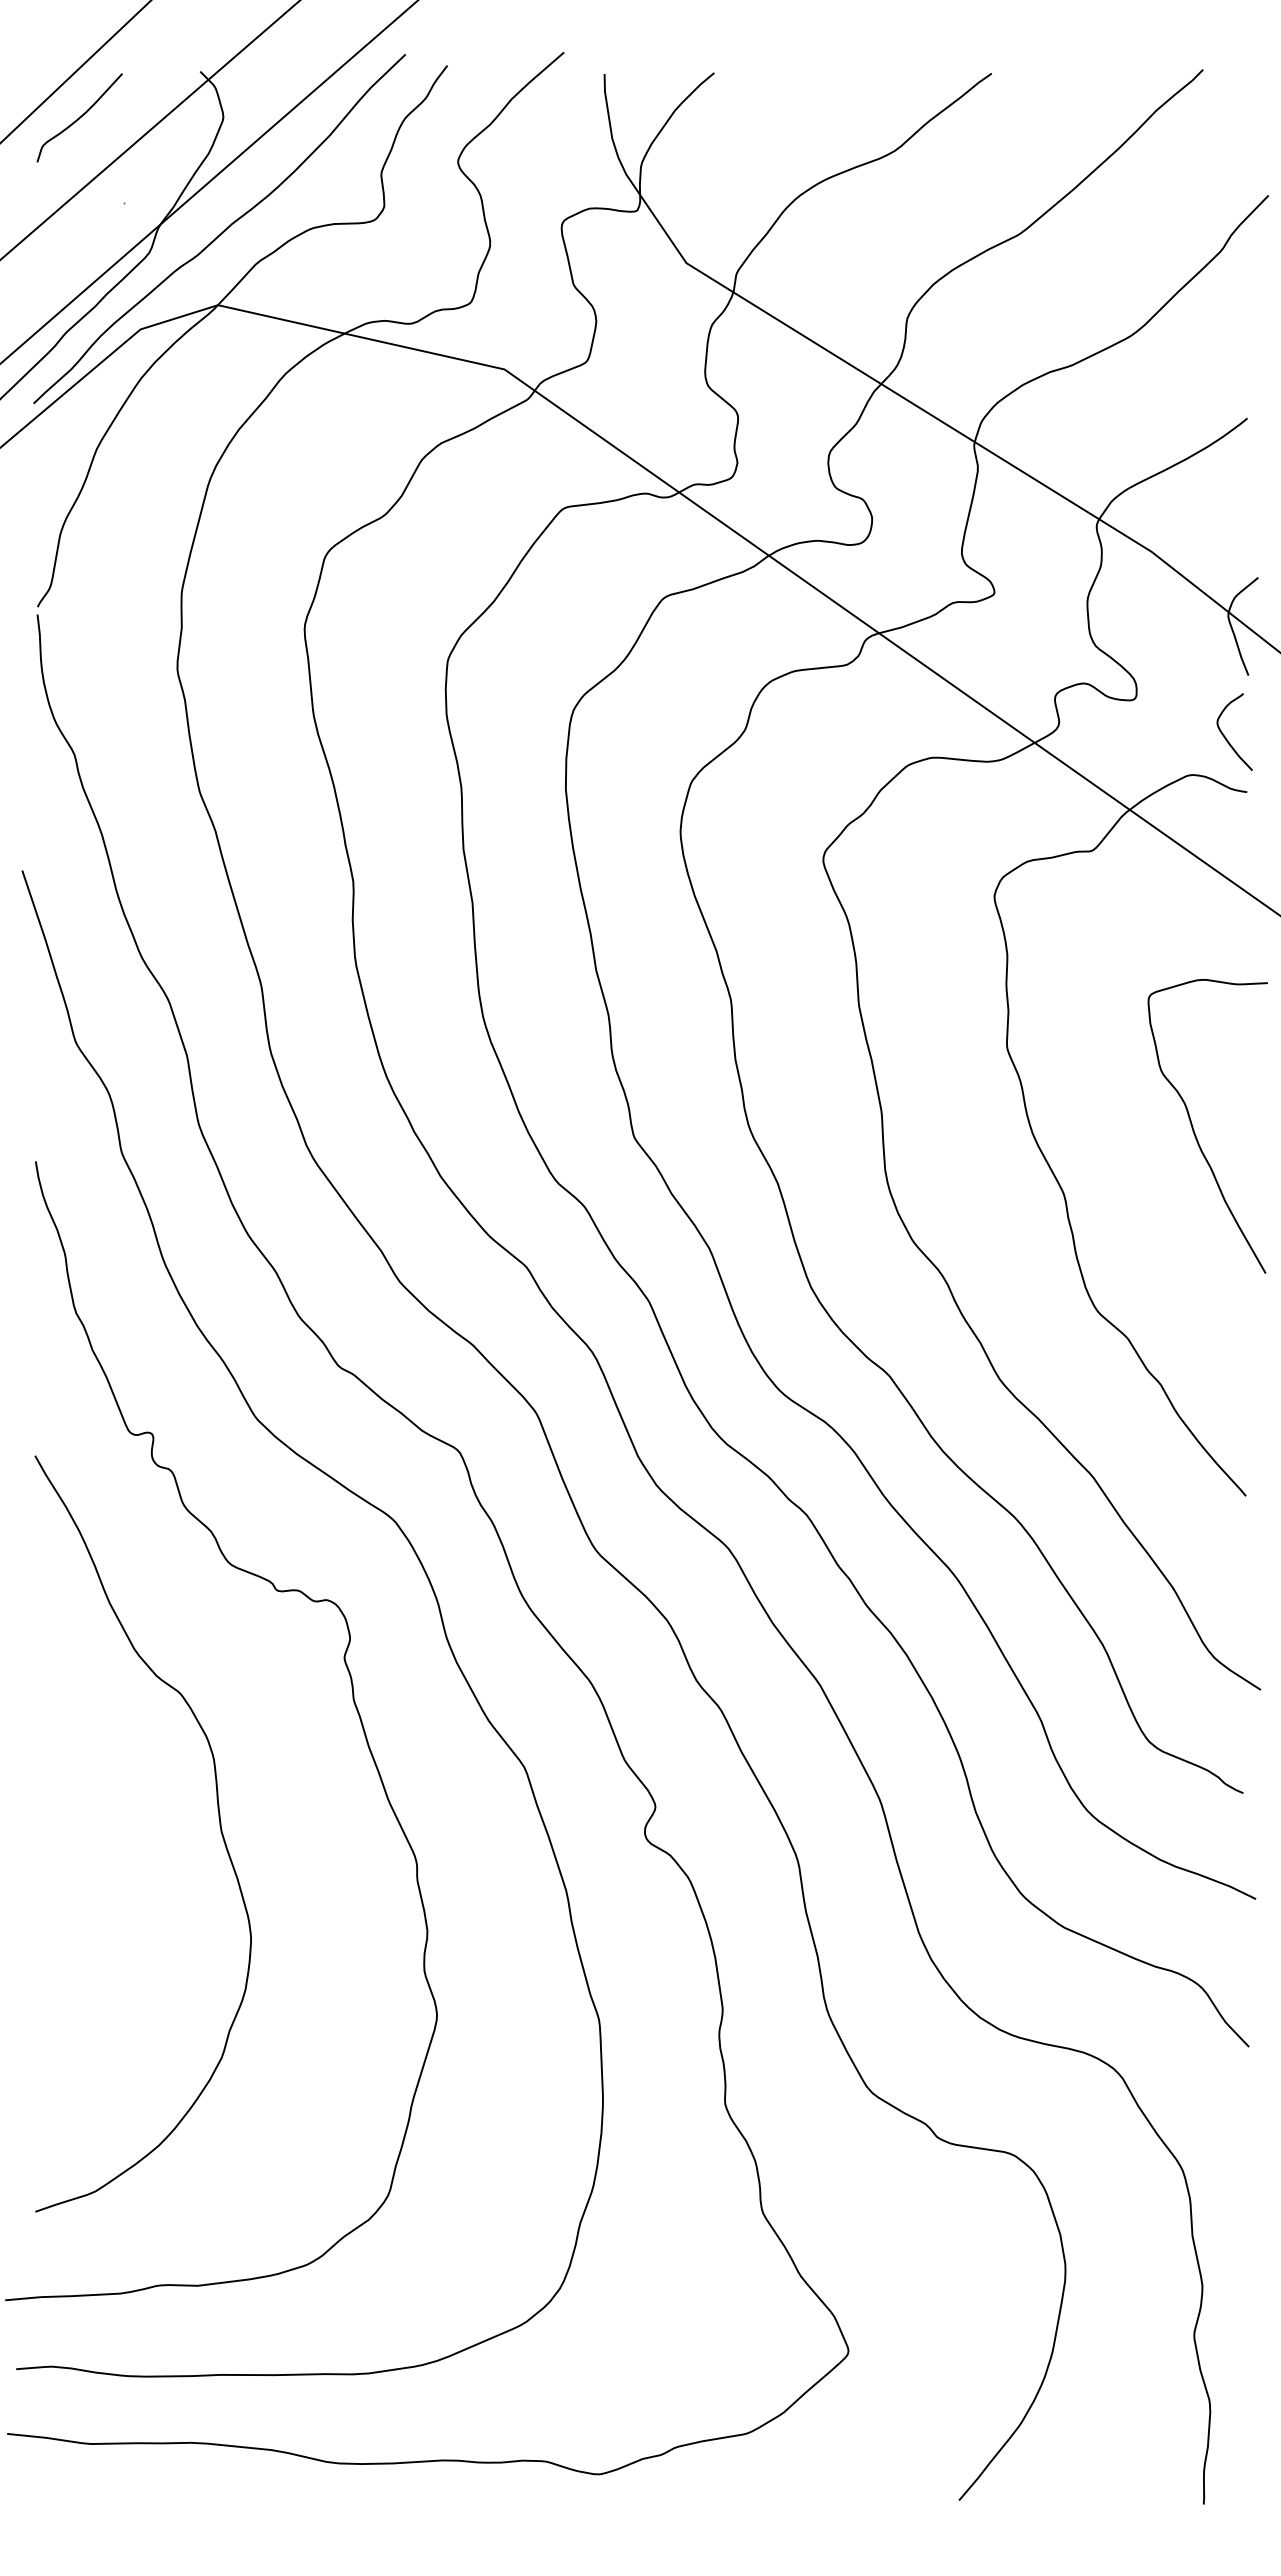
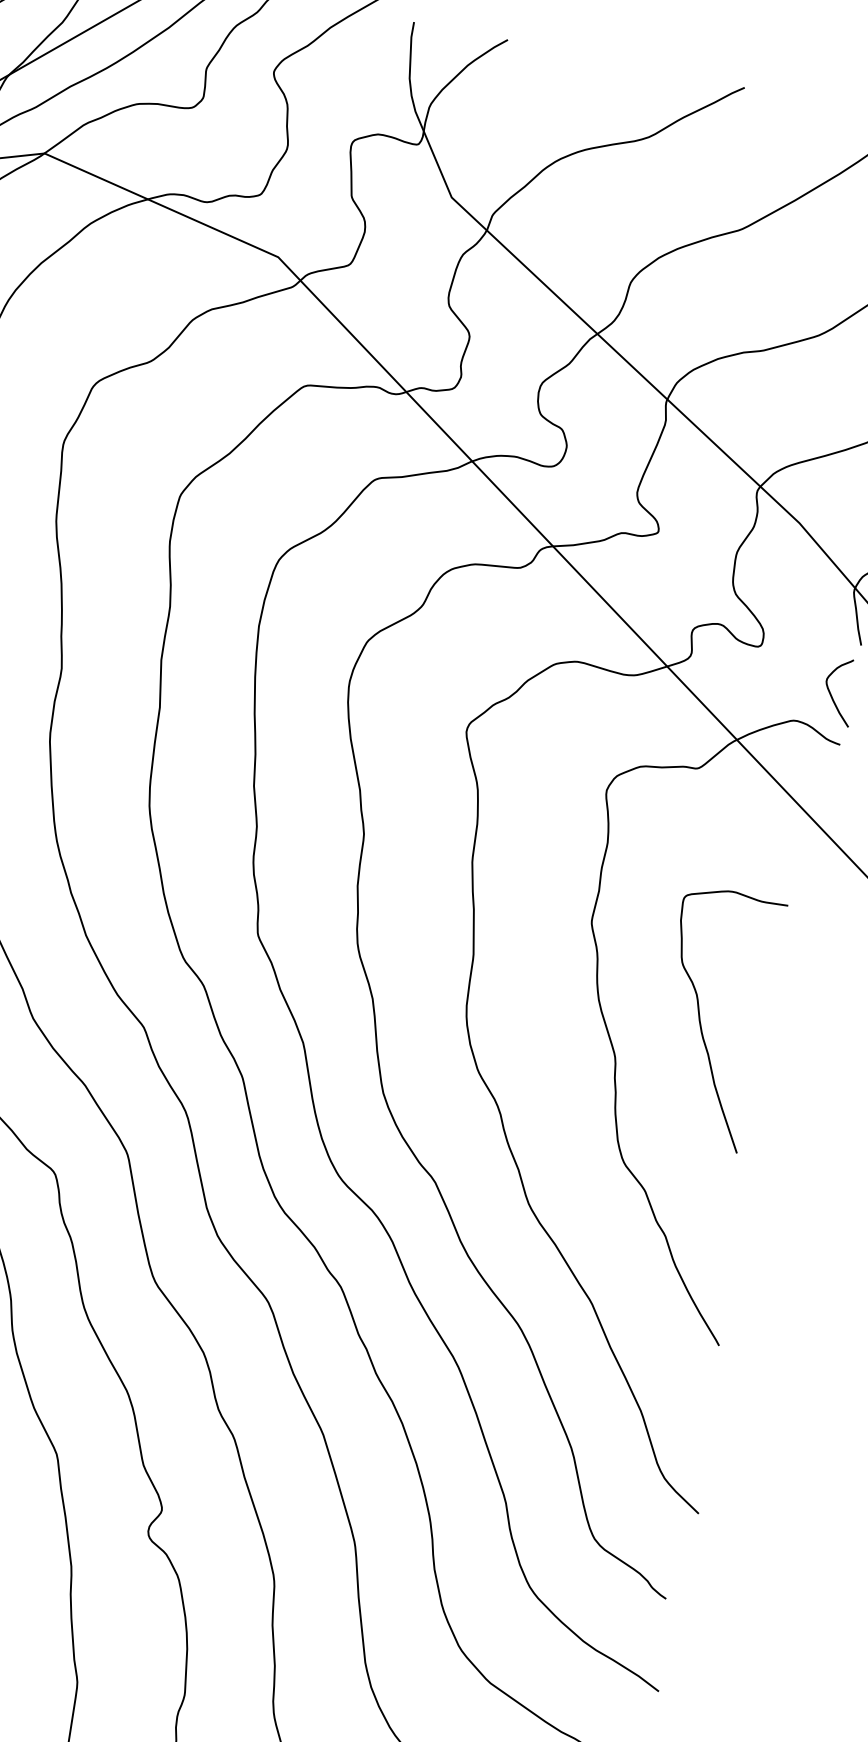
curve: (1194, 1130) -> (700, 1019), moved

